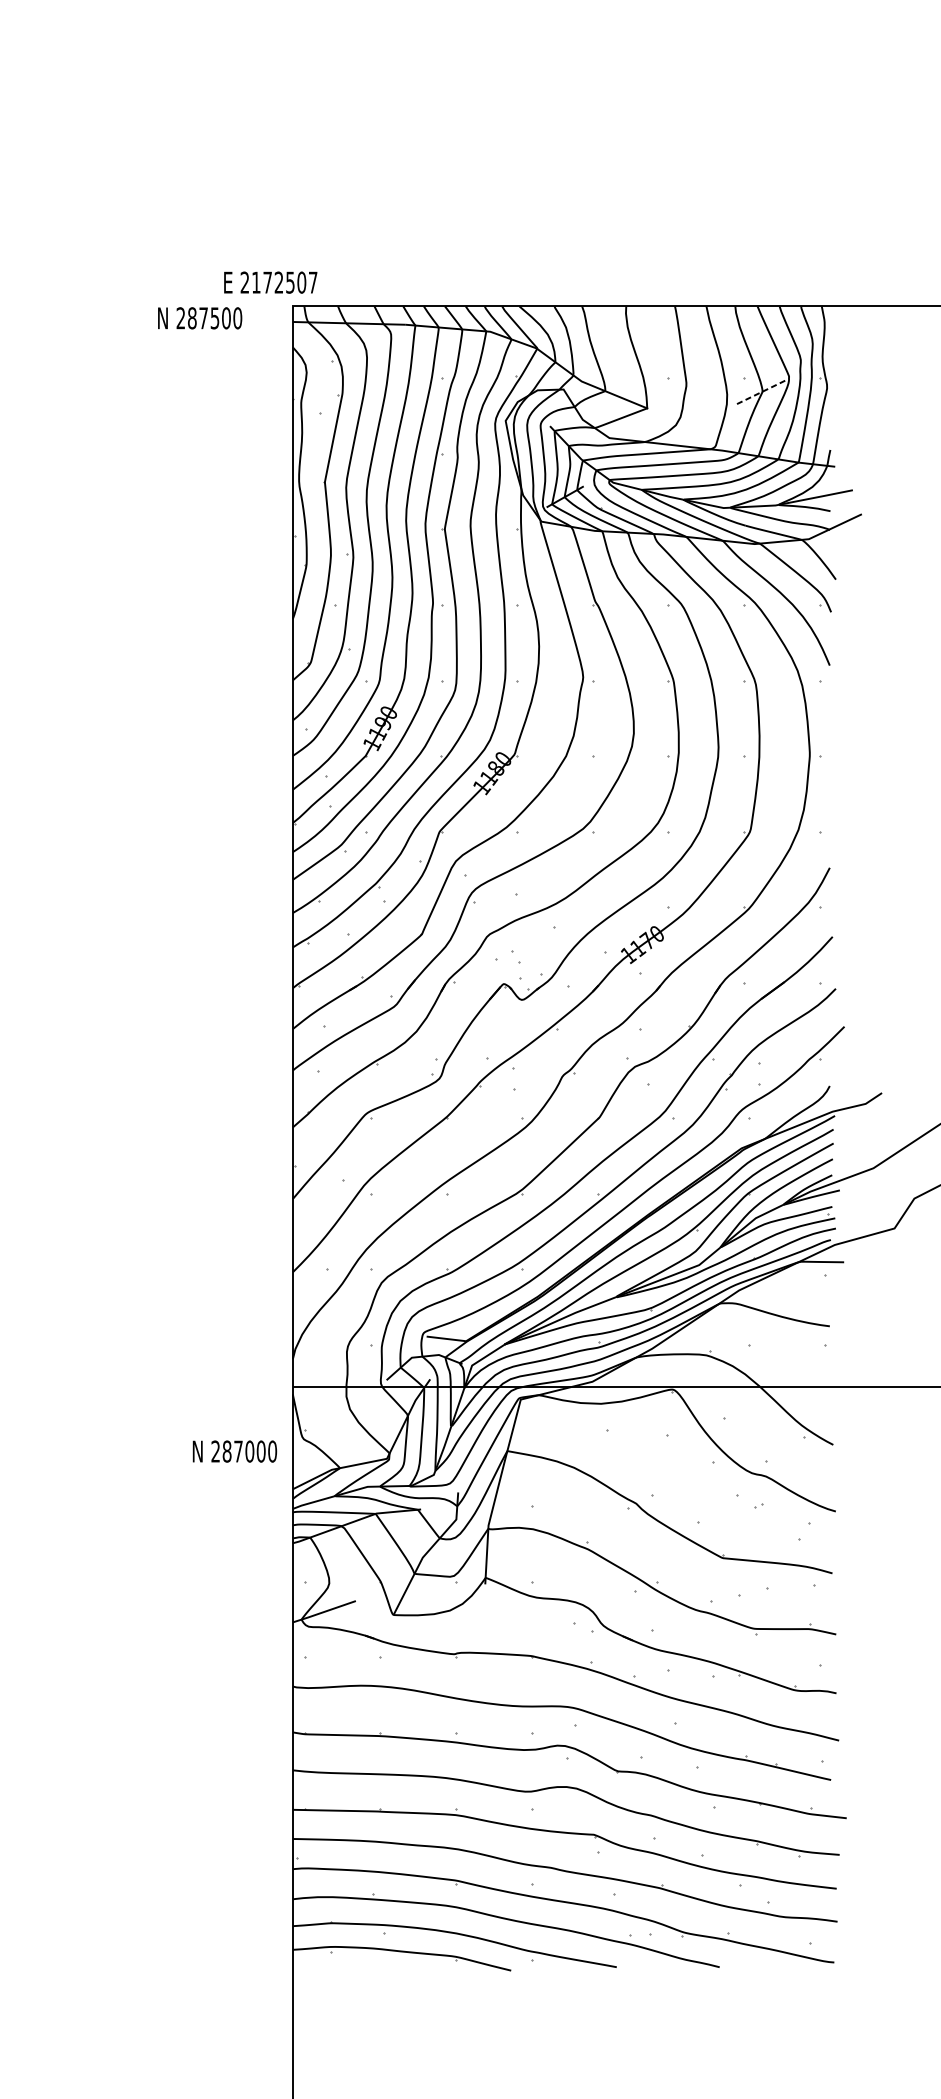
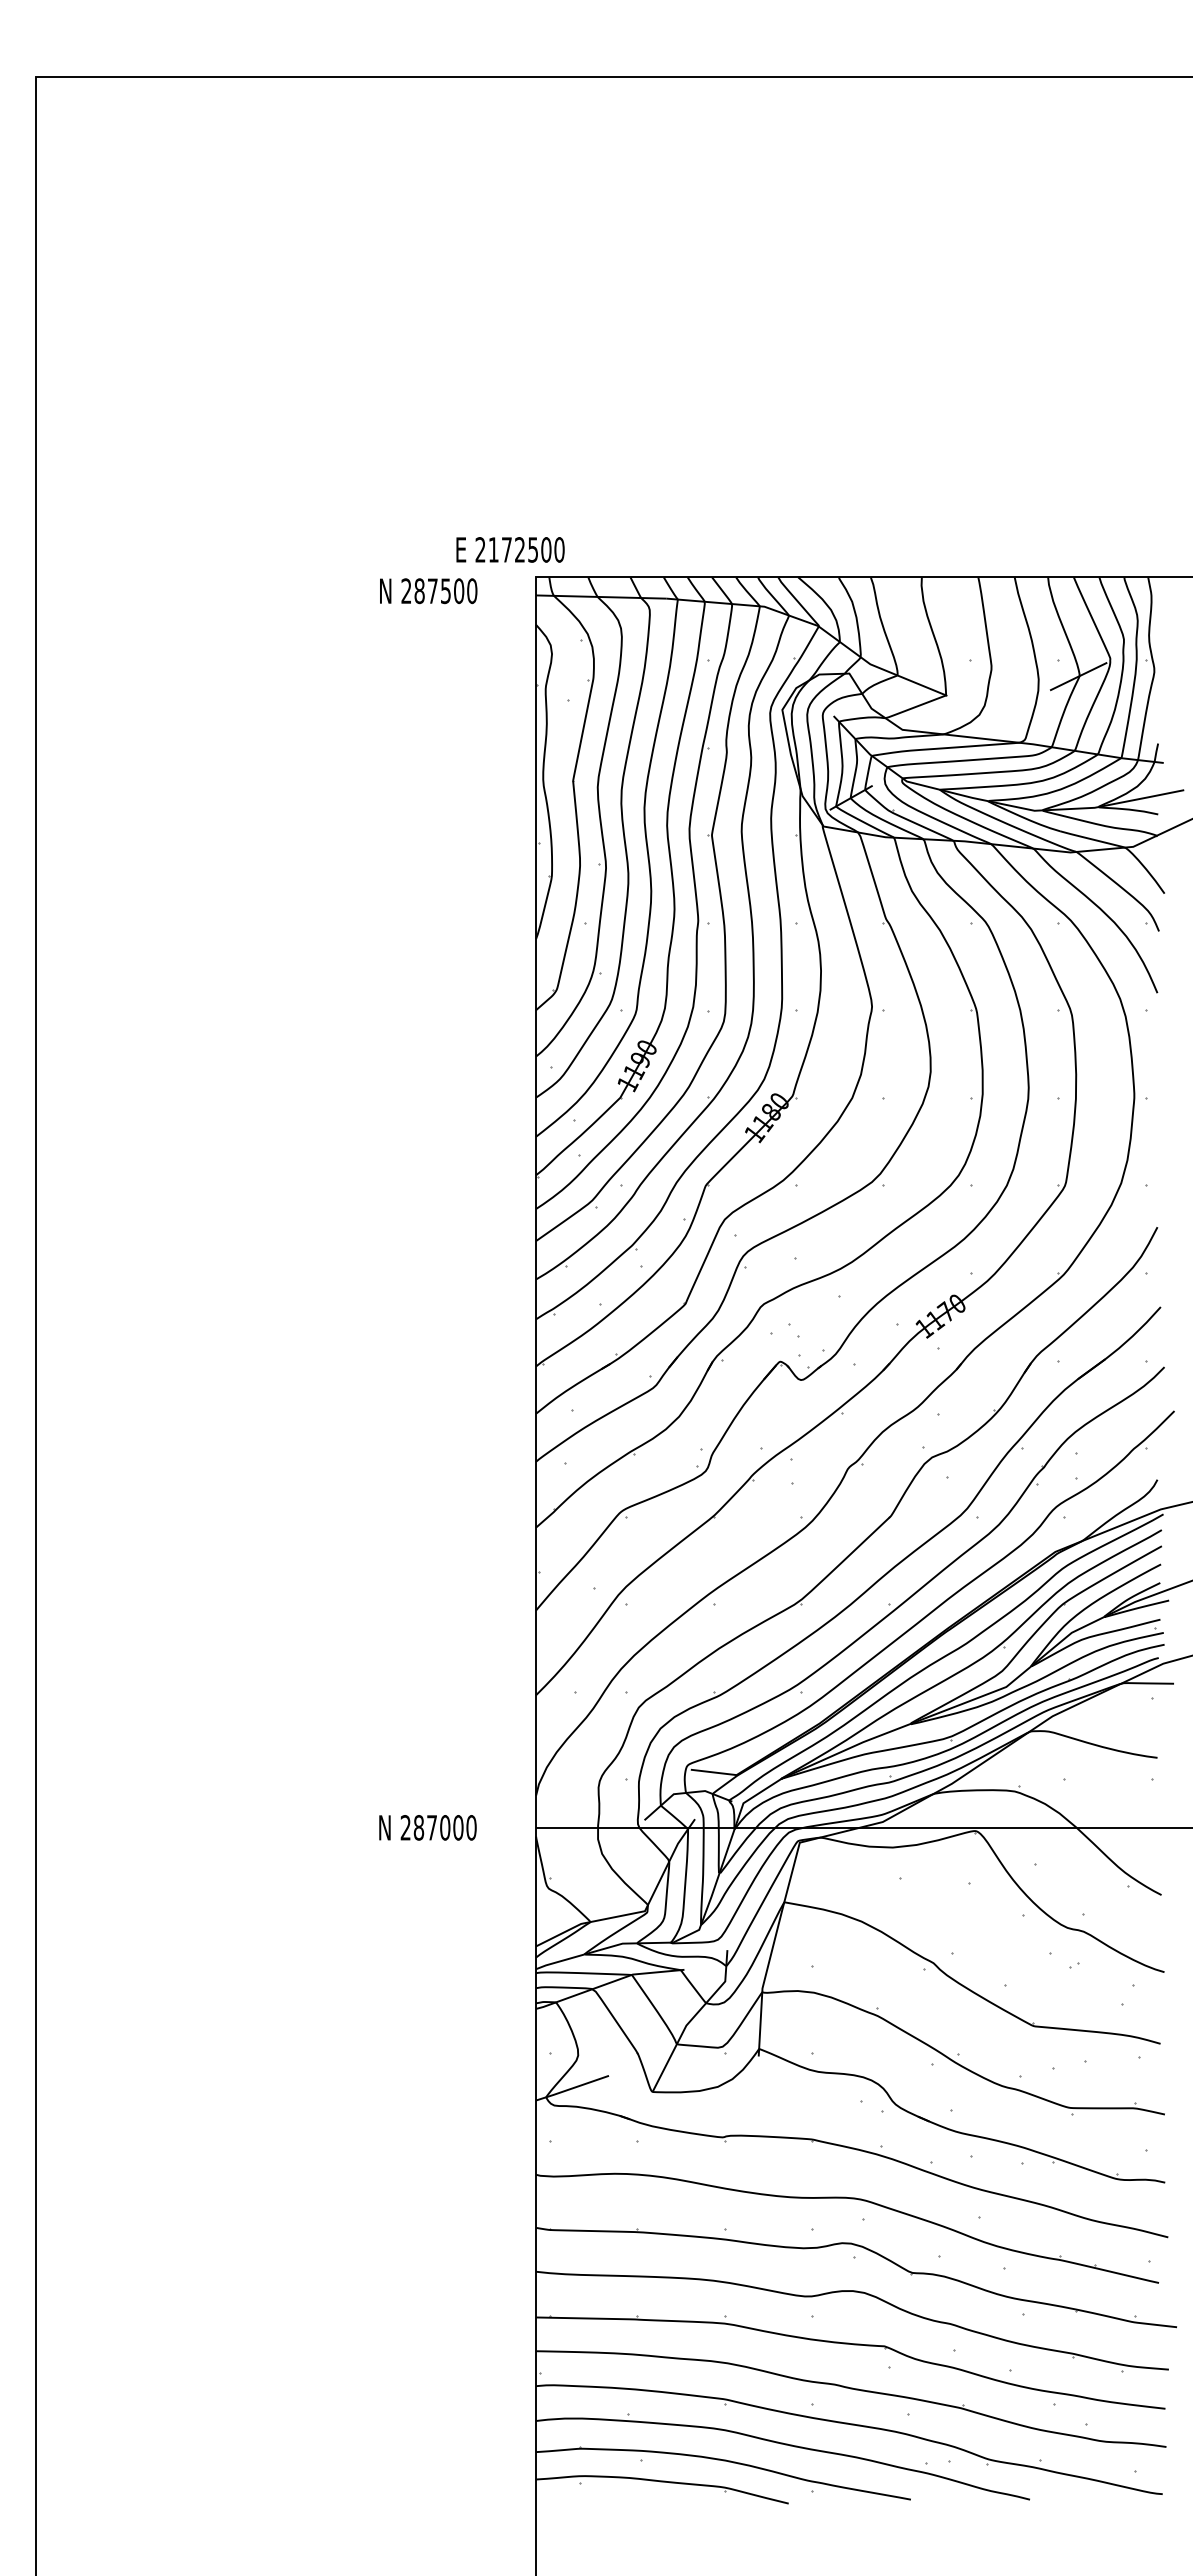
text: (313, 282) -> (559, 549), 2172507 -> 2172500
line: (761, 392) -> (1078, 676), dashed -> solid
text: (234, 1451) -> (427, 1827), moved

